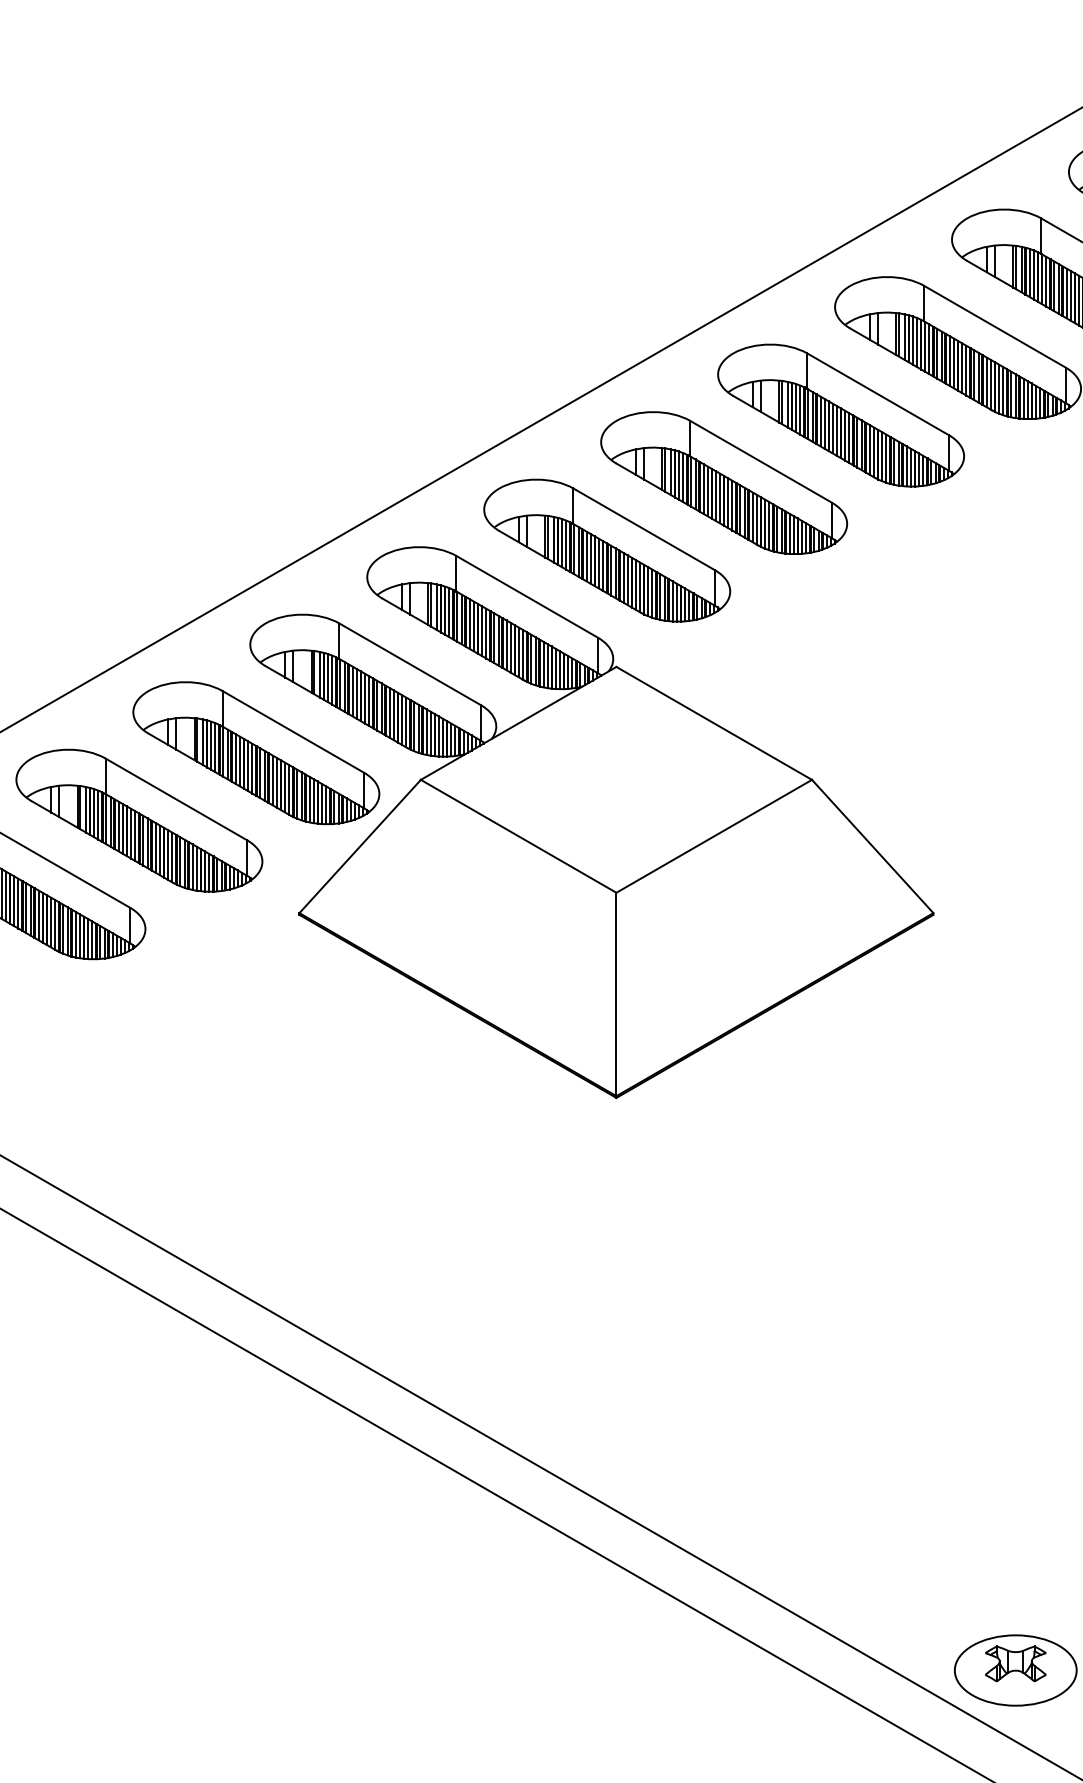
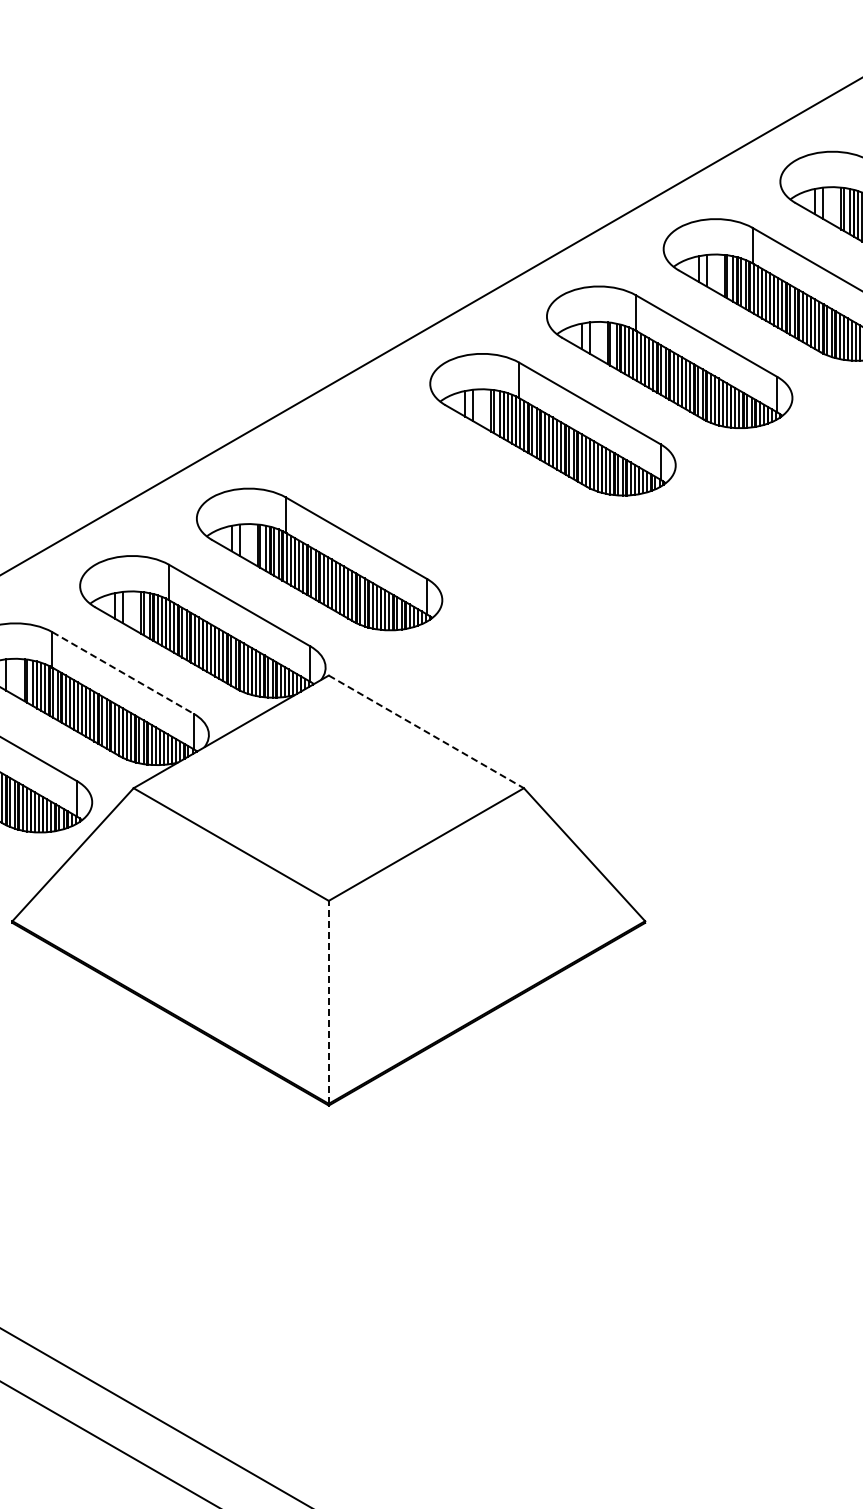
part: (723, 482) -> (435, 491), removed
line: (410, 664) -> (123, 673), solid -> dashed
line: (714, 723) -> (426, 731), solid -> dashed
line: (616, 994) -> (328, 1002), solid -> dashed

